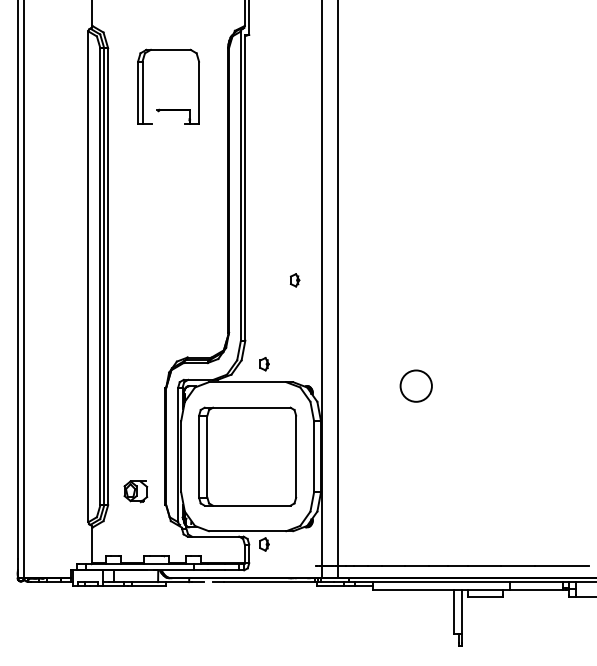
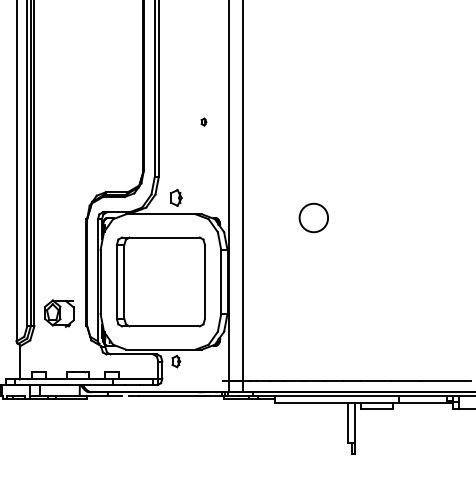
part: (294, 280) -> (203, 122), size x0.6
part: (264, 364) -> (176, 198), size x1.4
part: (135, 491) -> (59, 313), size x1.4

